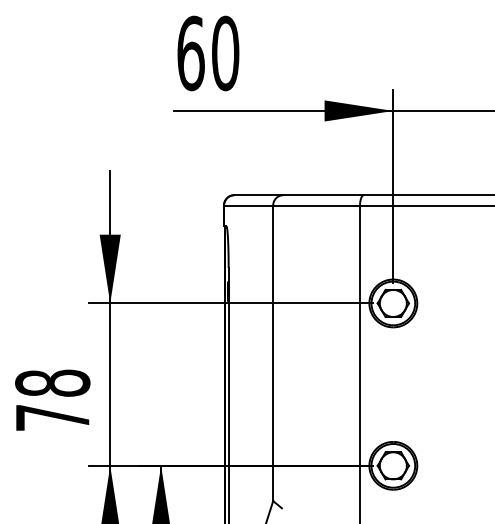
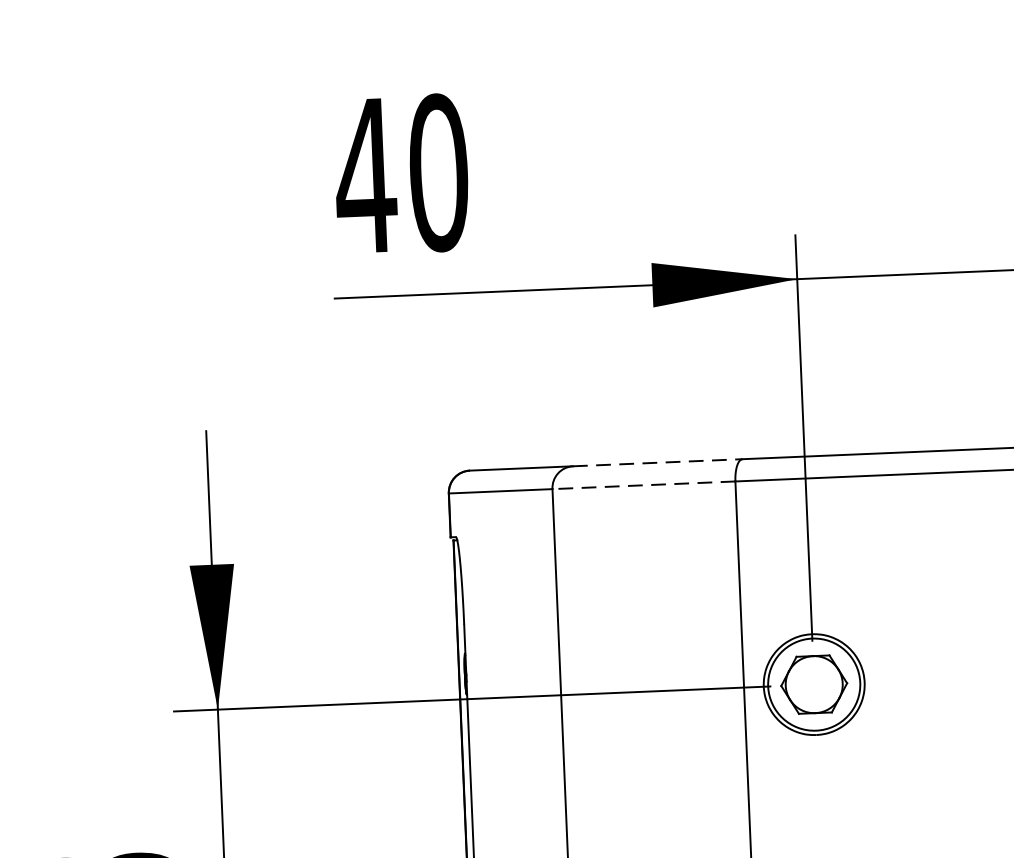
text: (190, 53) -> (364, 176), 60 -> 40
line: (324, 195) -> (659, 463), solid -> dashed
line: (316, 205) -> (643, 485), solid -> dashed

